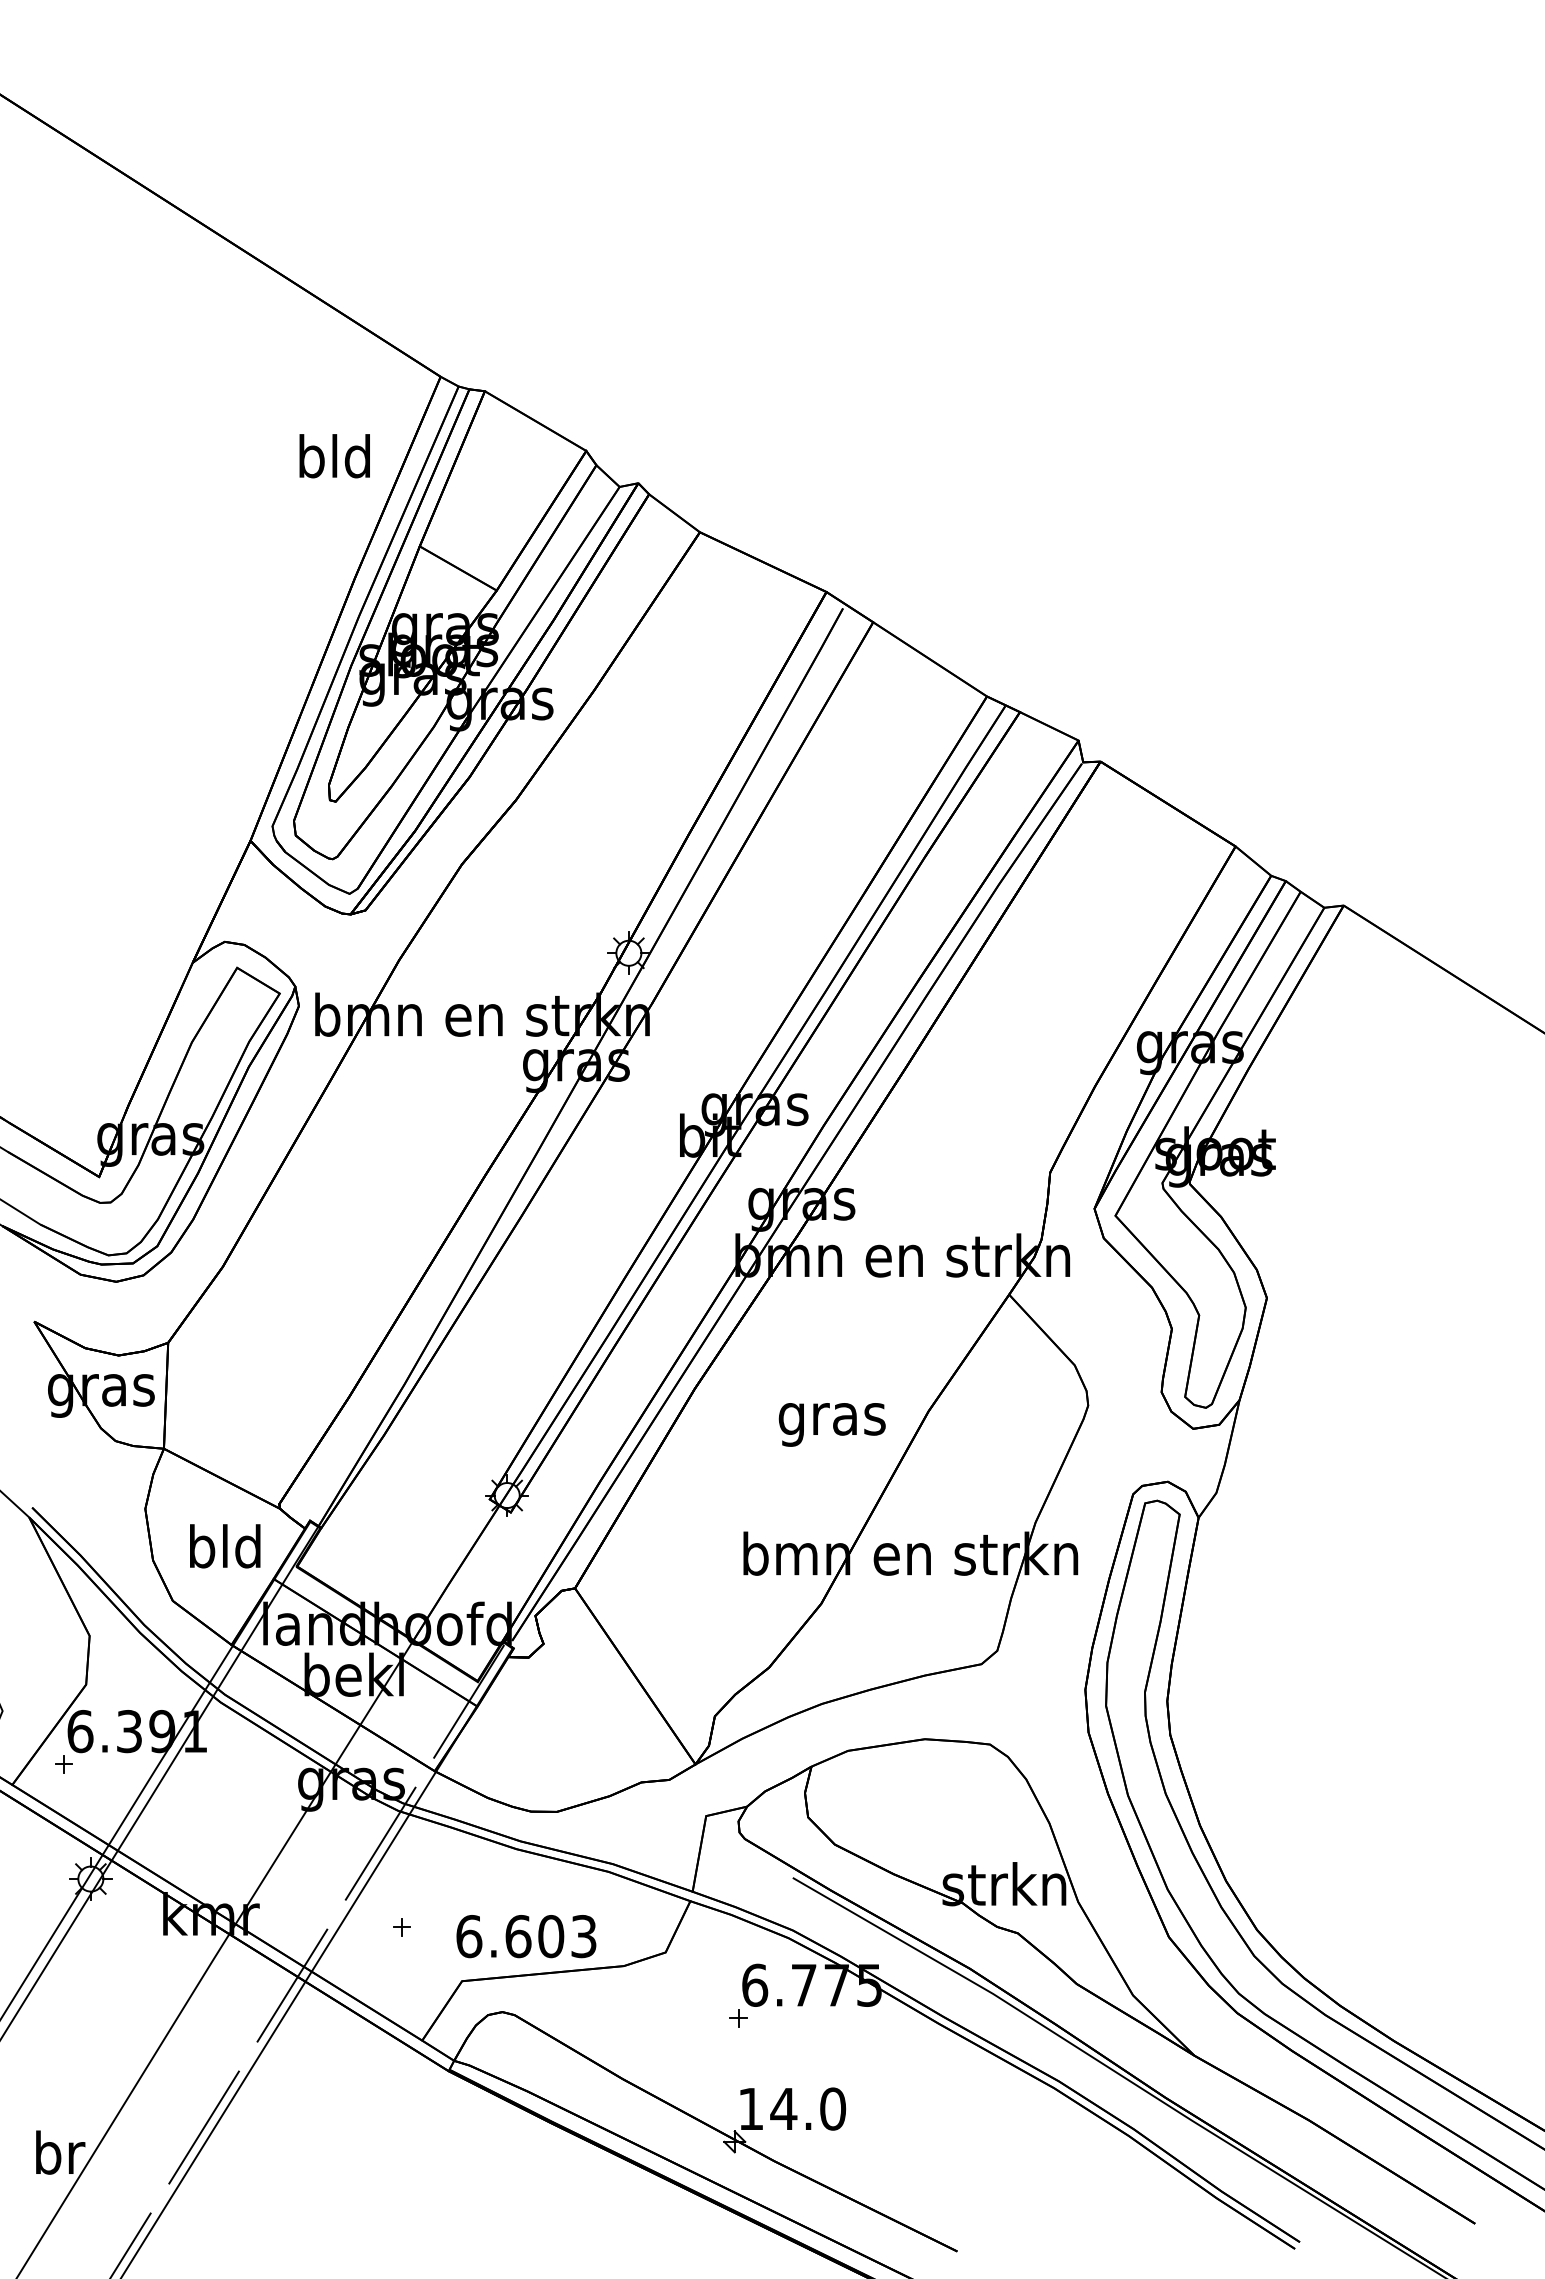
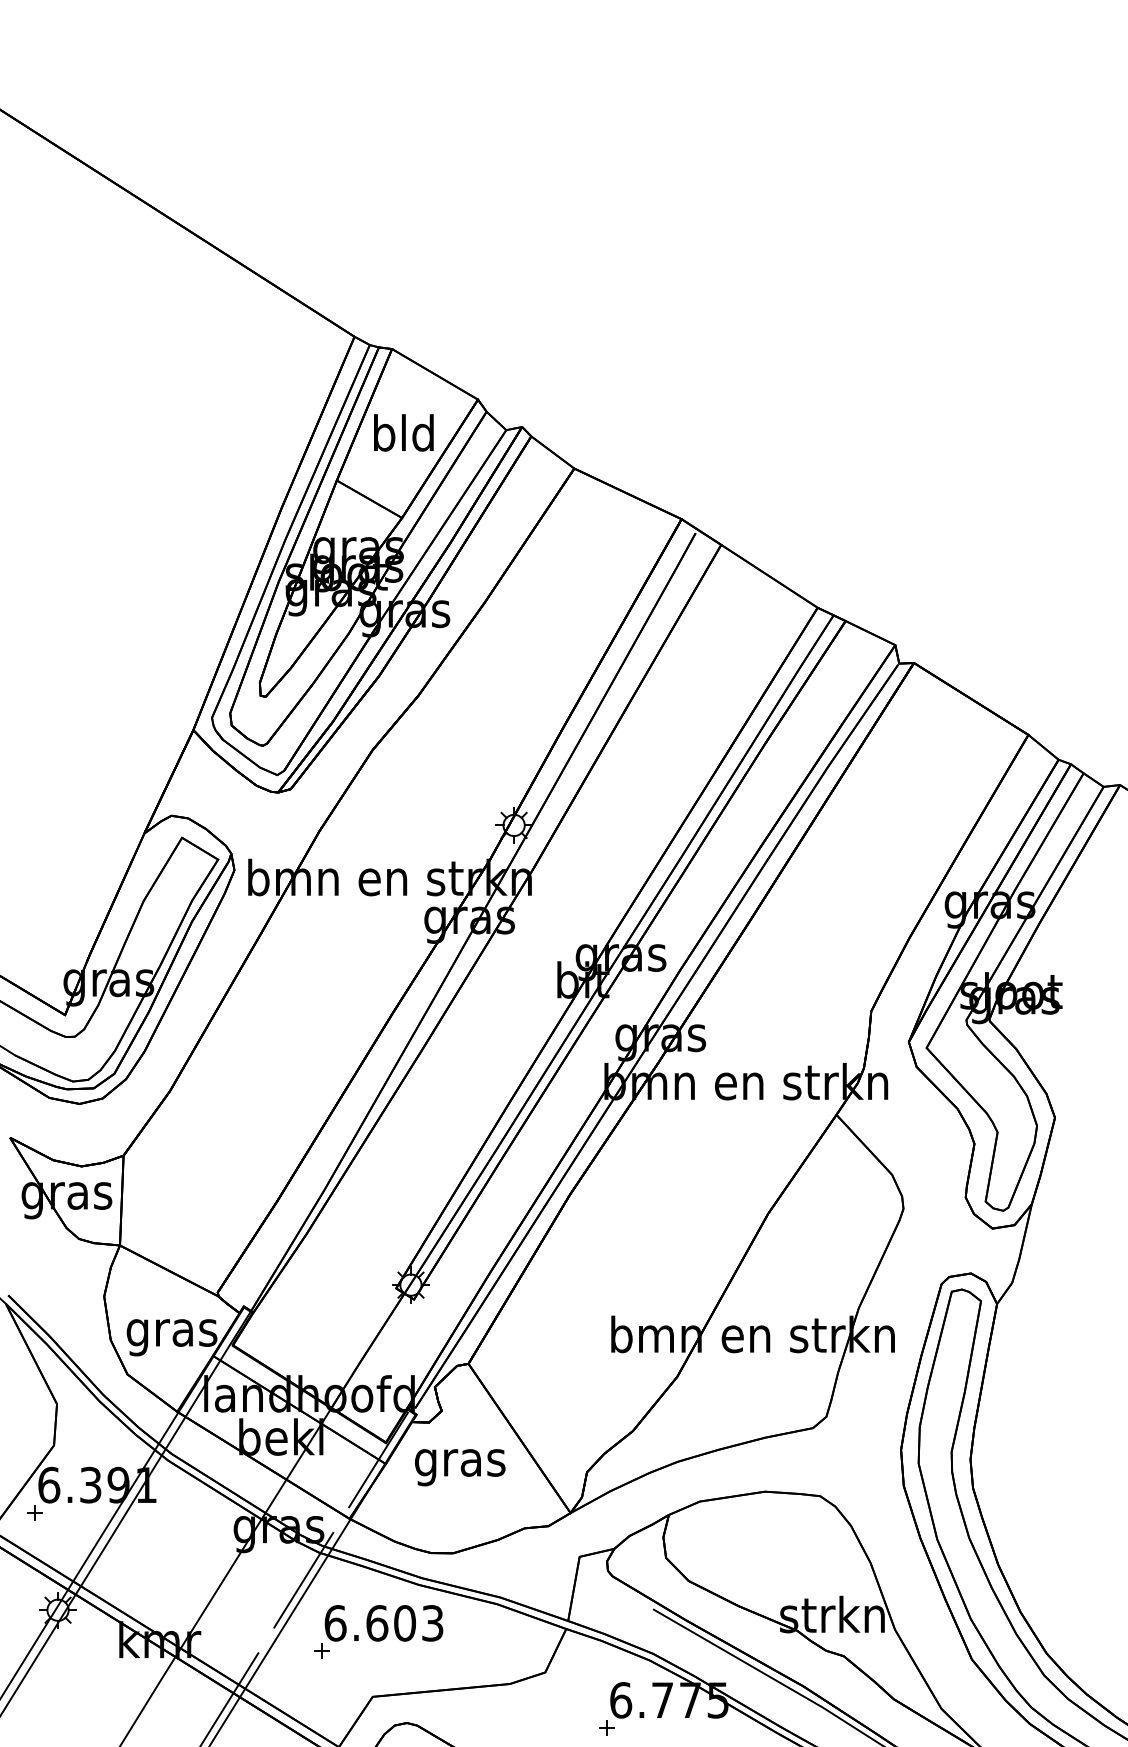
text: (334, 456) -> (403, 433), moved
text: (831, 1424) -> (459, 1467), moved
text: (225, 1551) -> (172, 1332), bld -> gras
text: (526, 1936) -> (384, 1623), moved

